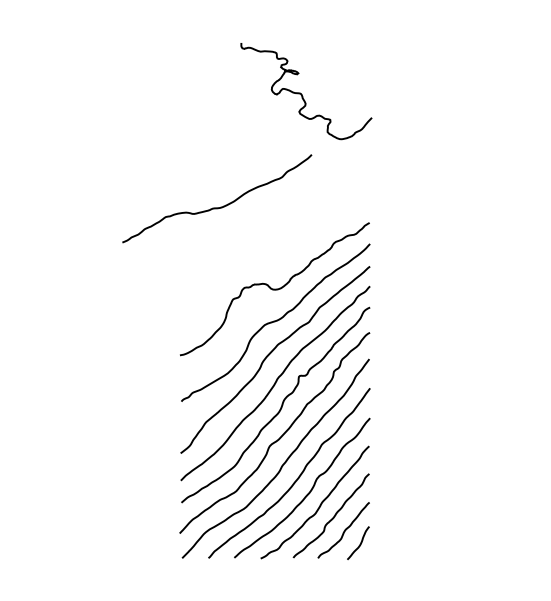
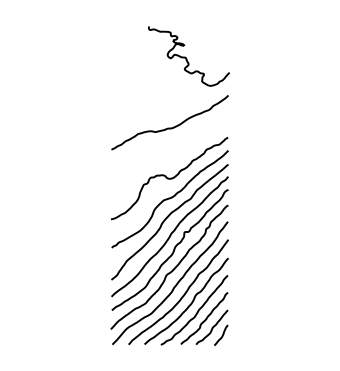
curve: (216, 206) -> (169, 127), moved

